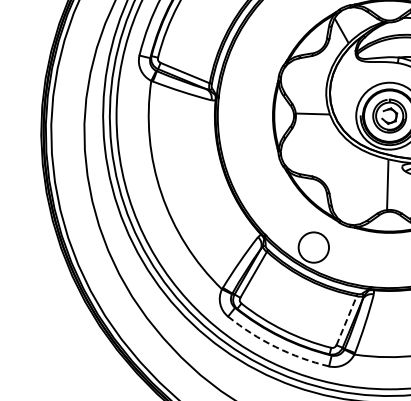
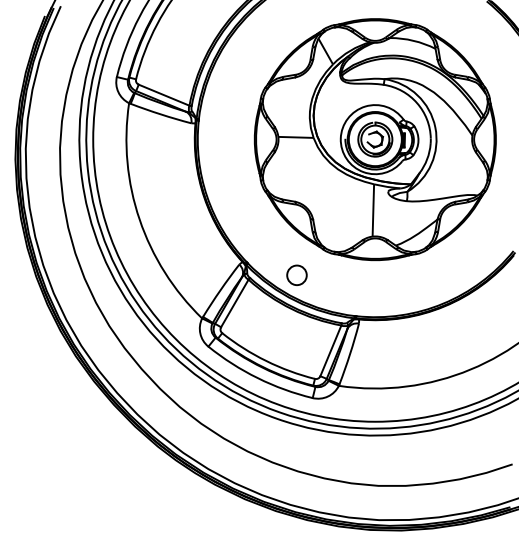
circle: (313, 247) -> (296, 275), size x0.62
line: (347, 320) -> (331, 350), dashed -> solid
arc: (275, 347) -> (257, 378), dashed -> solid

